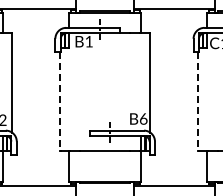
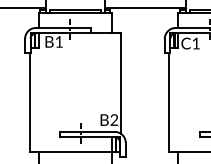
line: (59, 101) -> (29, 102), dashed -> solid
line: (198, 101) -> (169, 102), dashed -> solid
text: (143, 118) -> (114, 119), B6 -> B2

